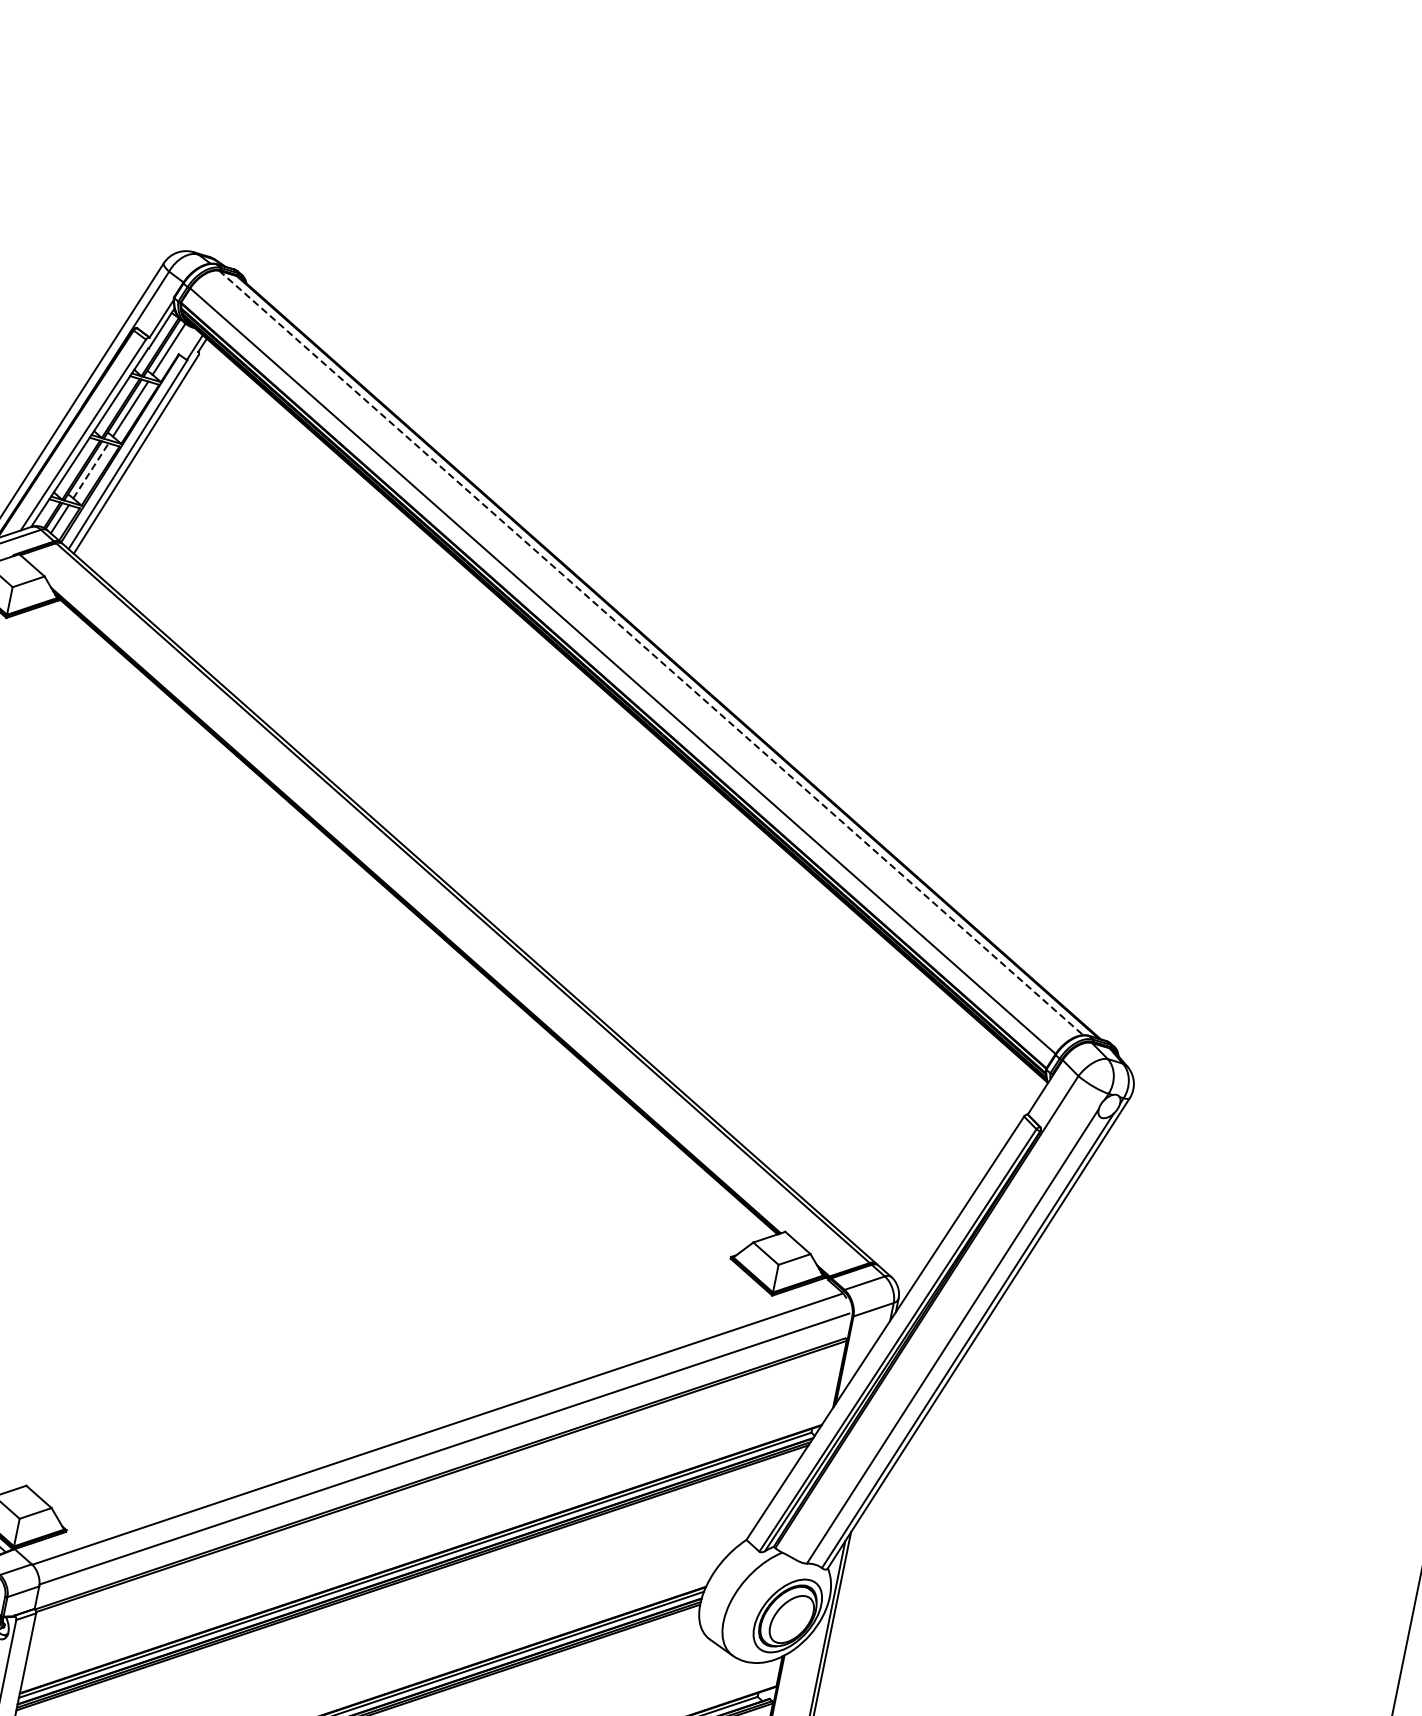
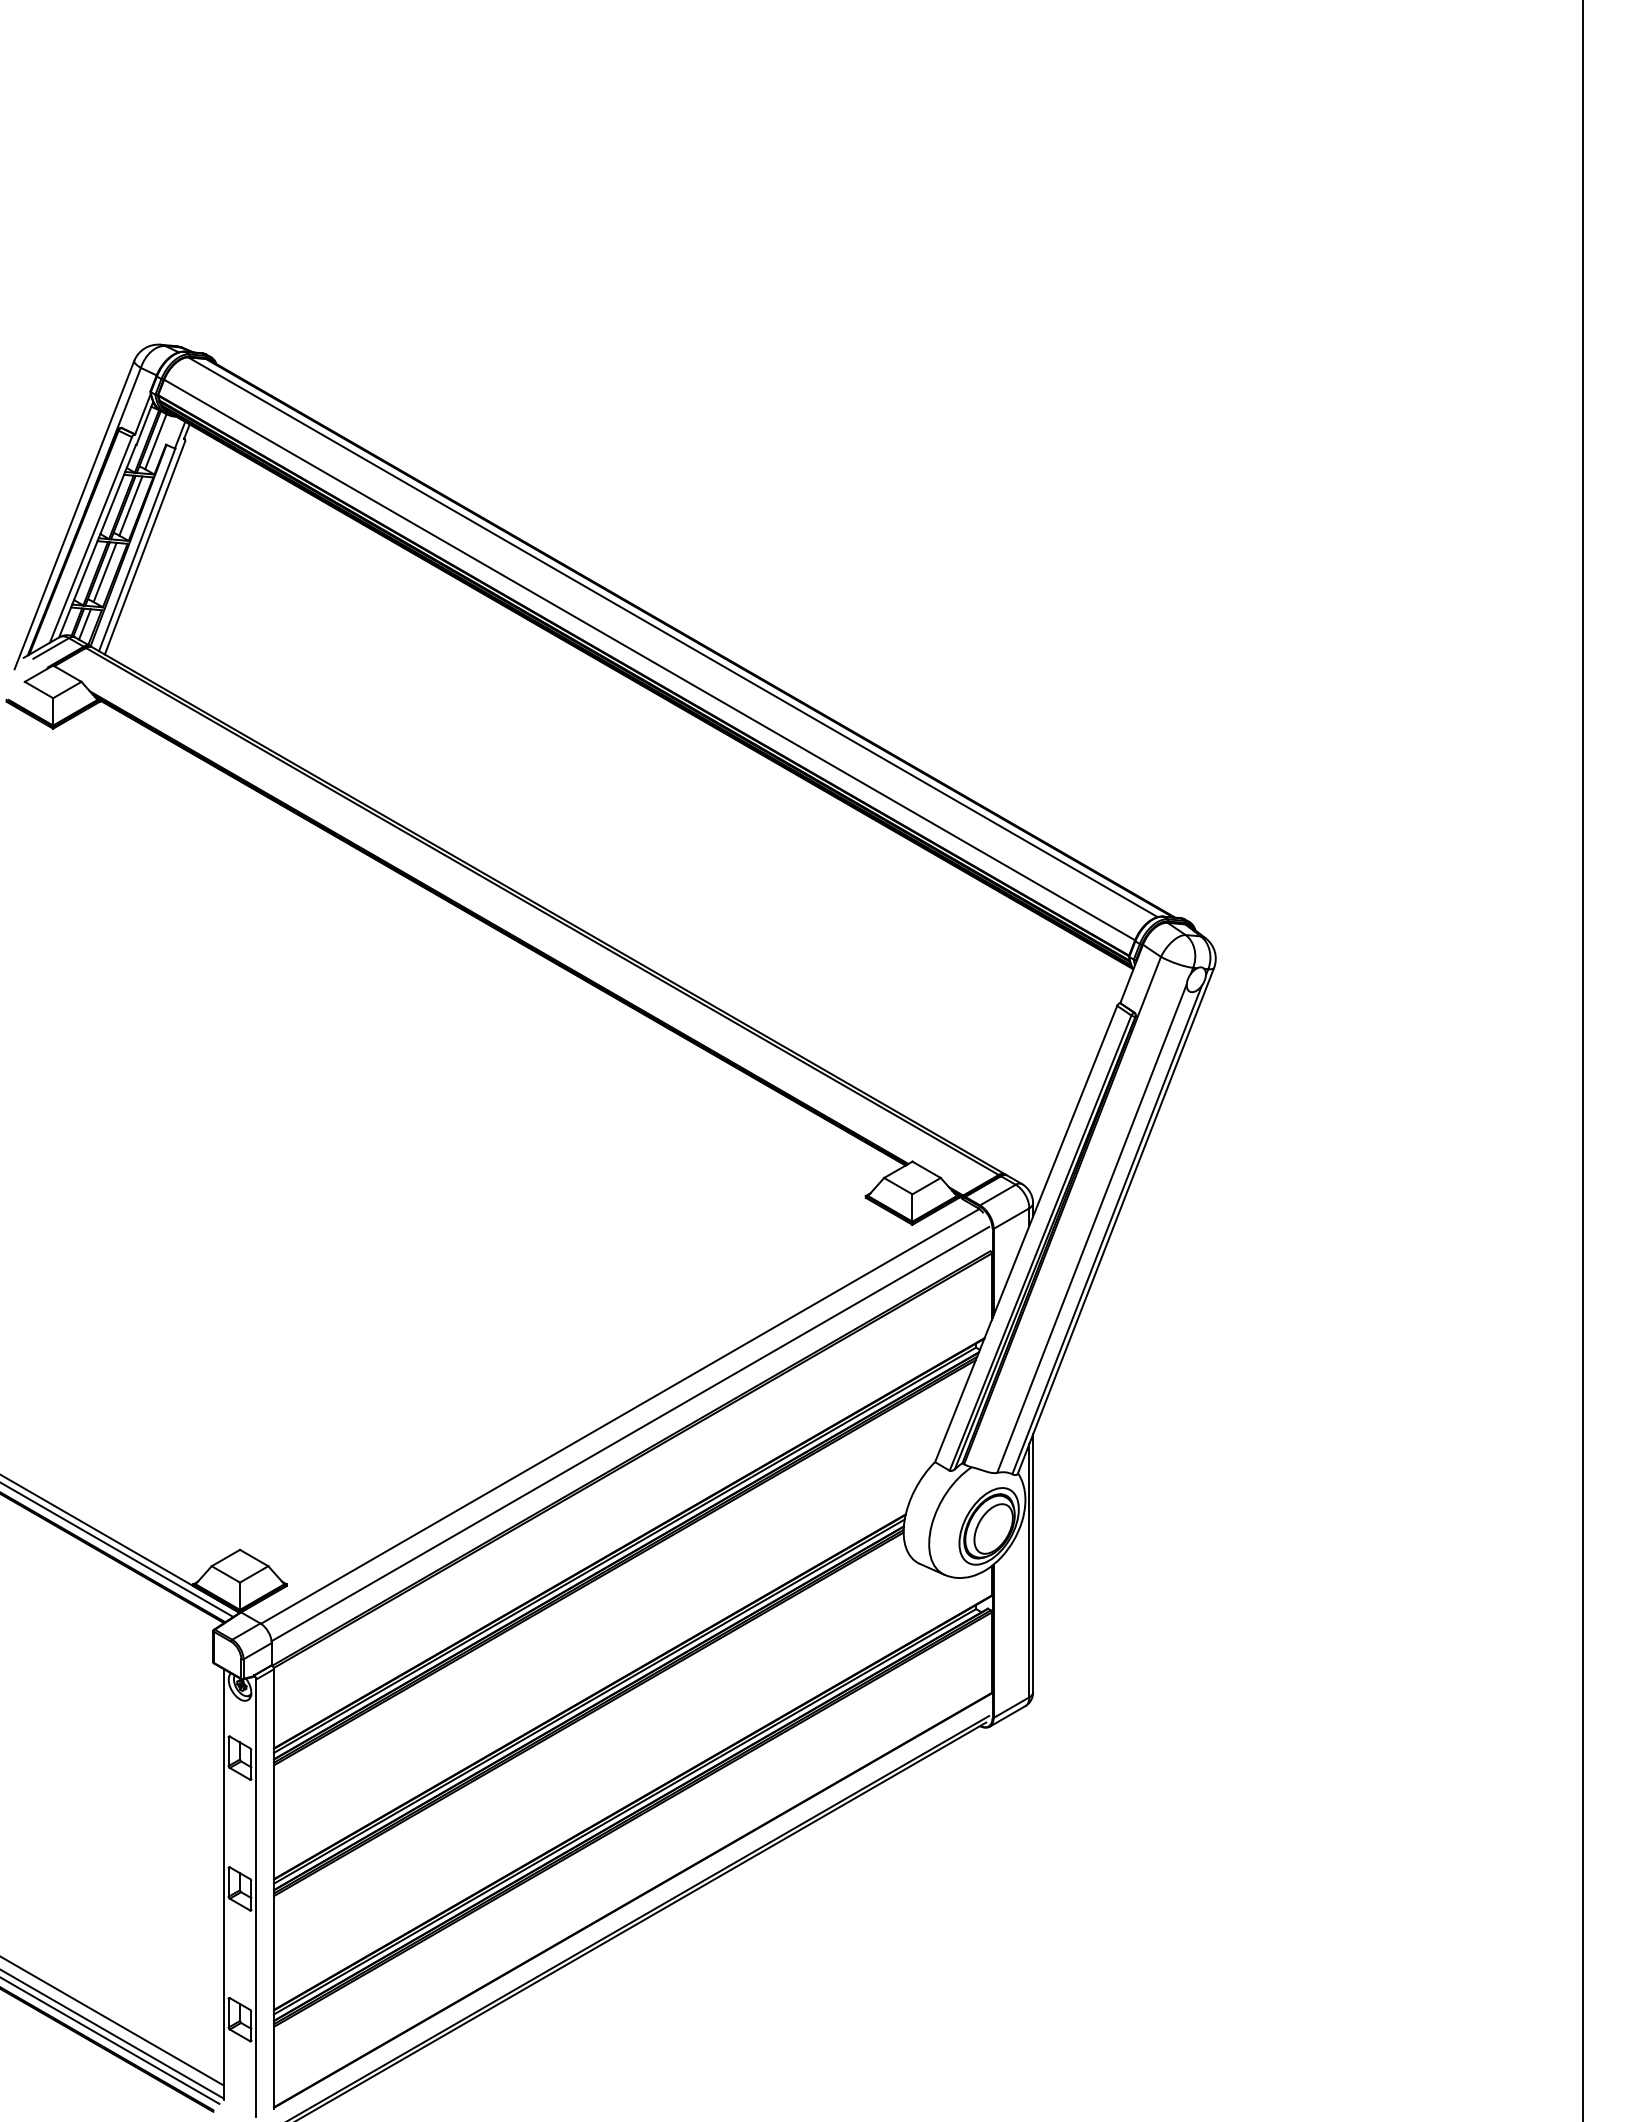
line: (91, 470) -> (105, 572), dashed -> solid
line: (650, 653) -> (672, 637), dashed -> solid

